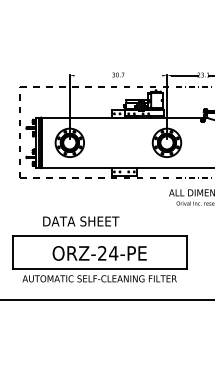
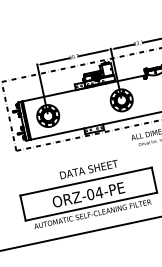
line: (93, 75) -> (55, 61), added
line: (143, 75) -> (93, 53), added
text: (81, 221) -> (89, 169), moved
text: (102, 253) -> (90, 194), ORZ-24-PE -> ORZ-04-PE

